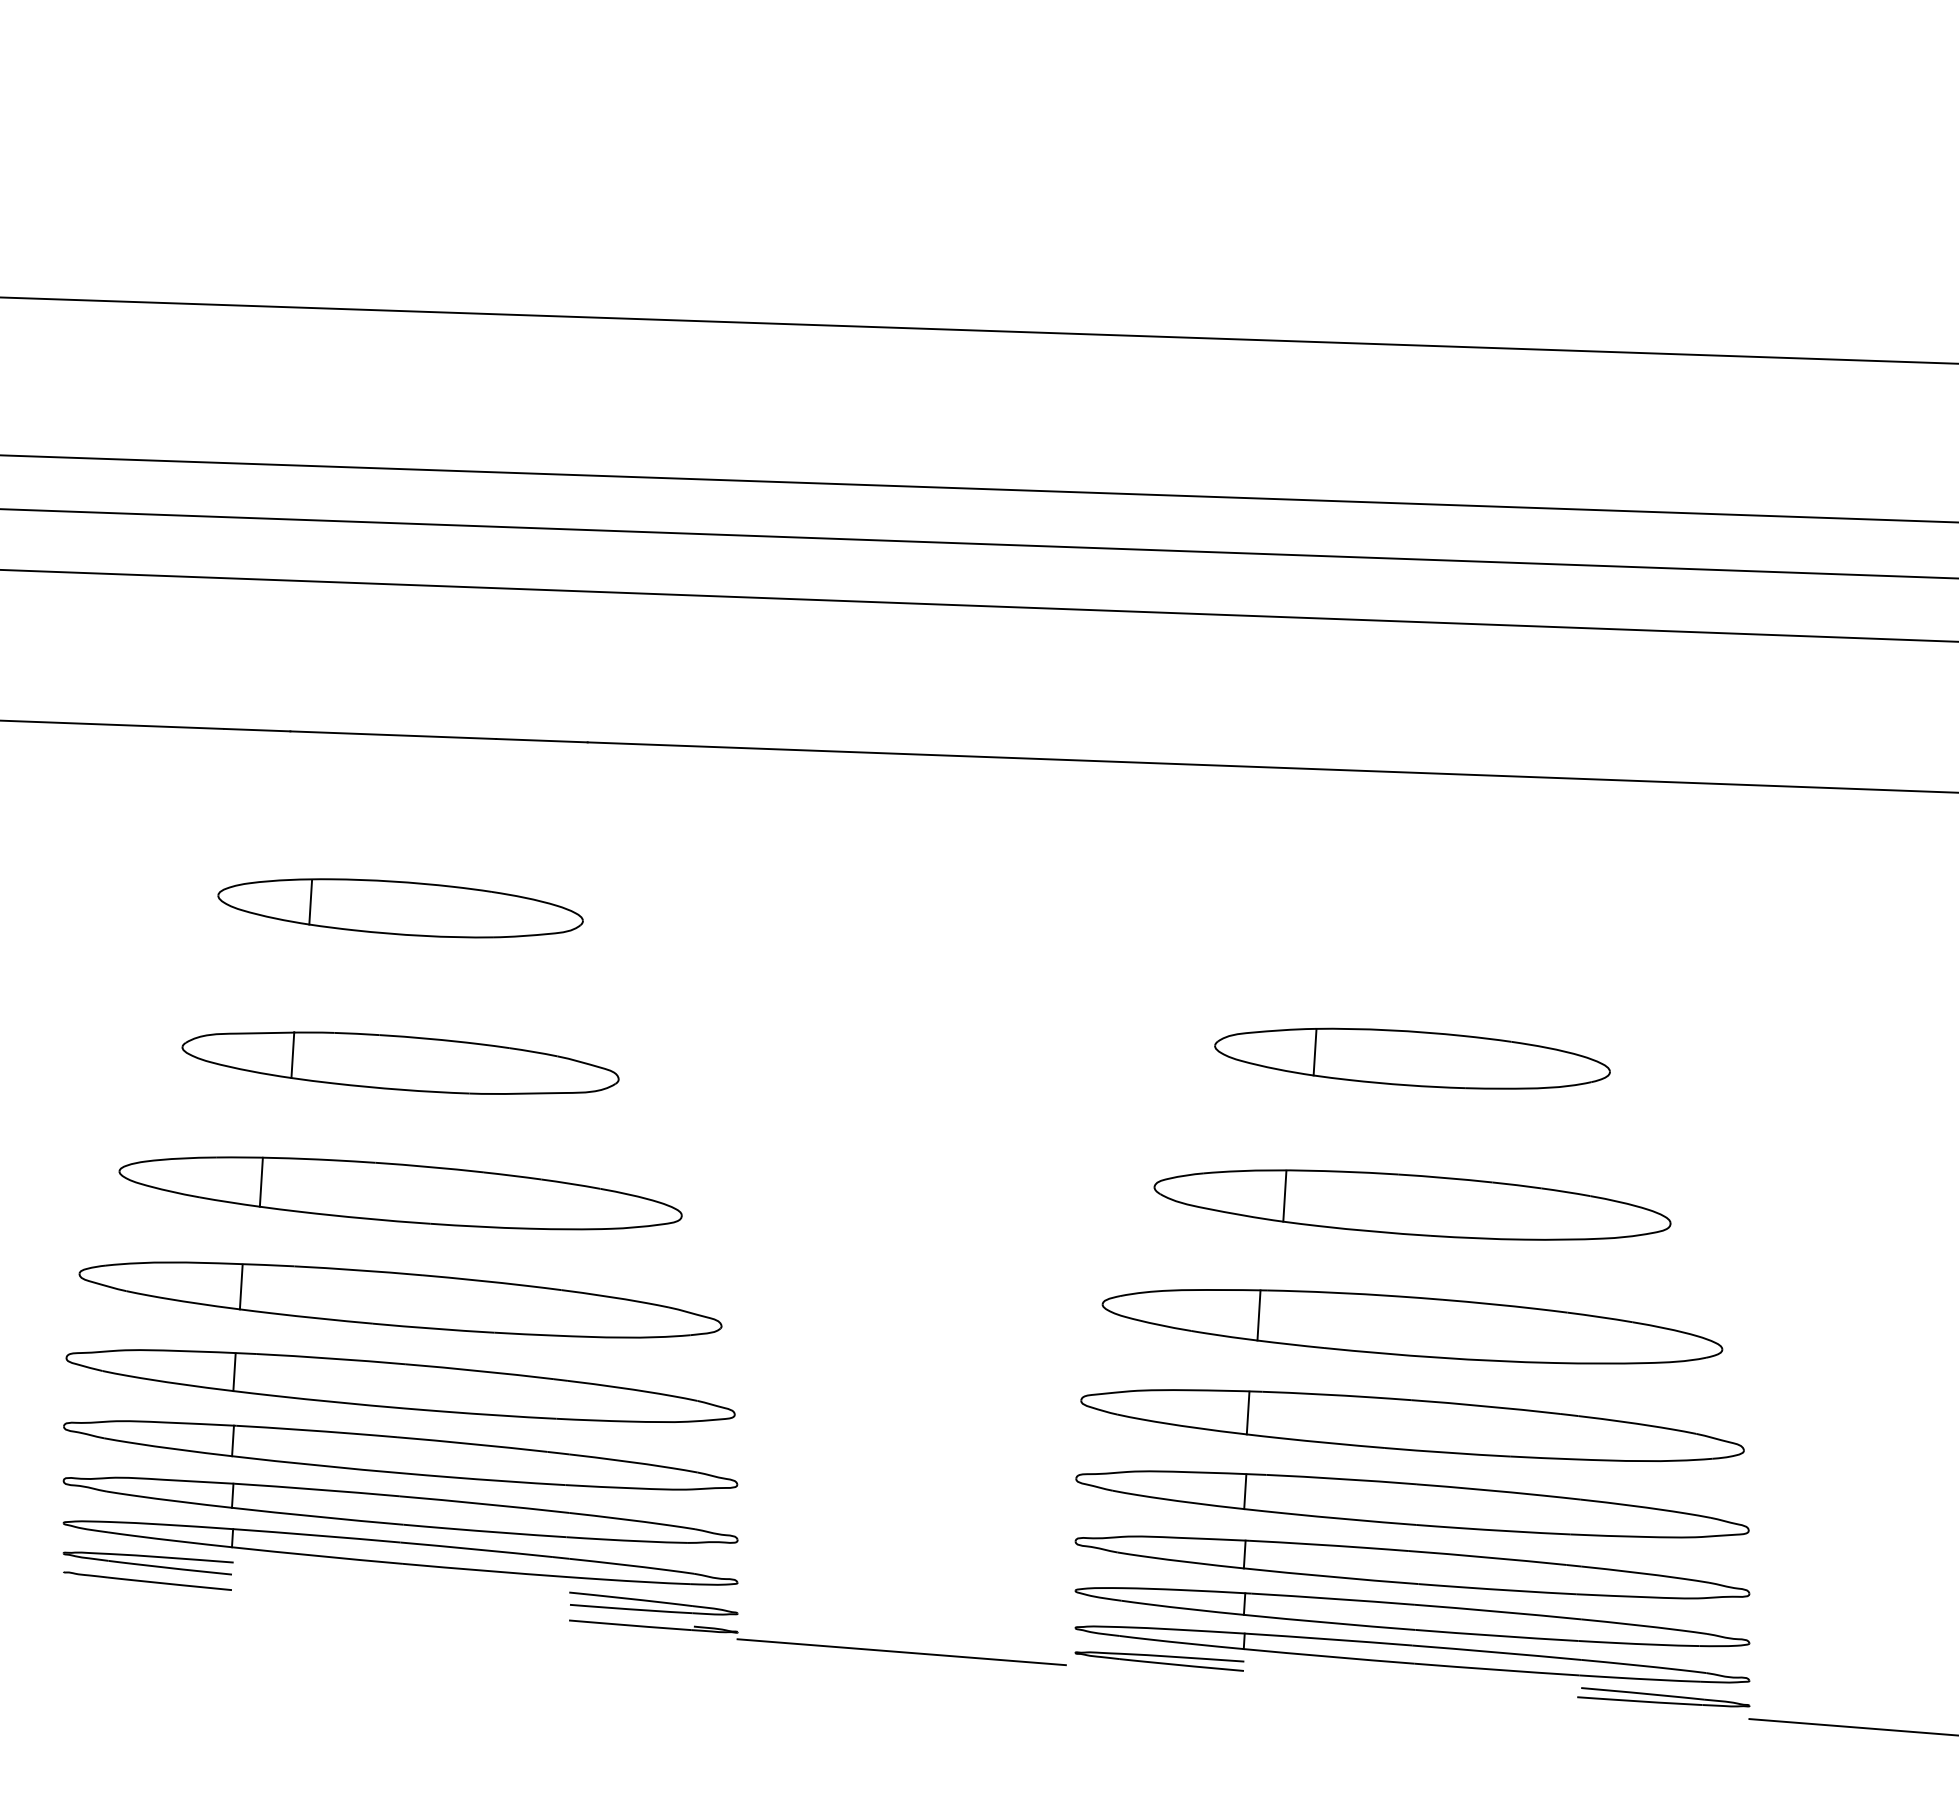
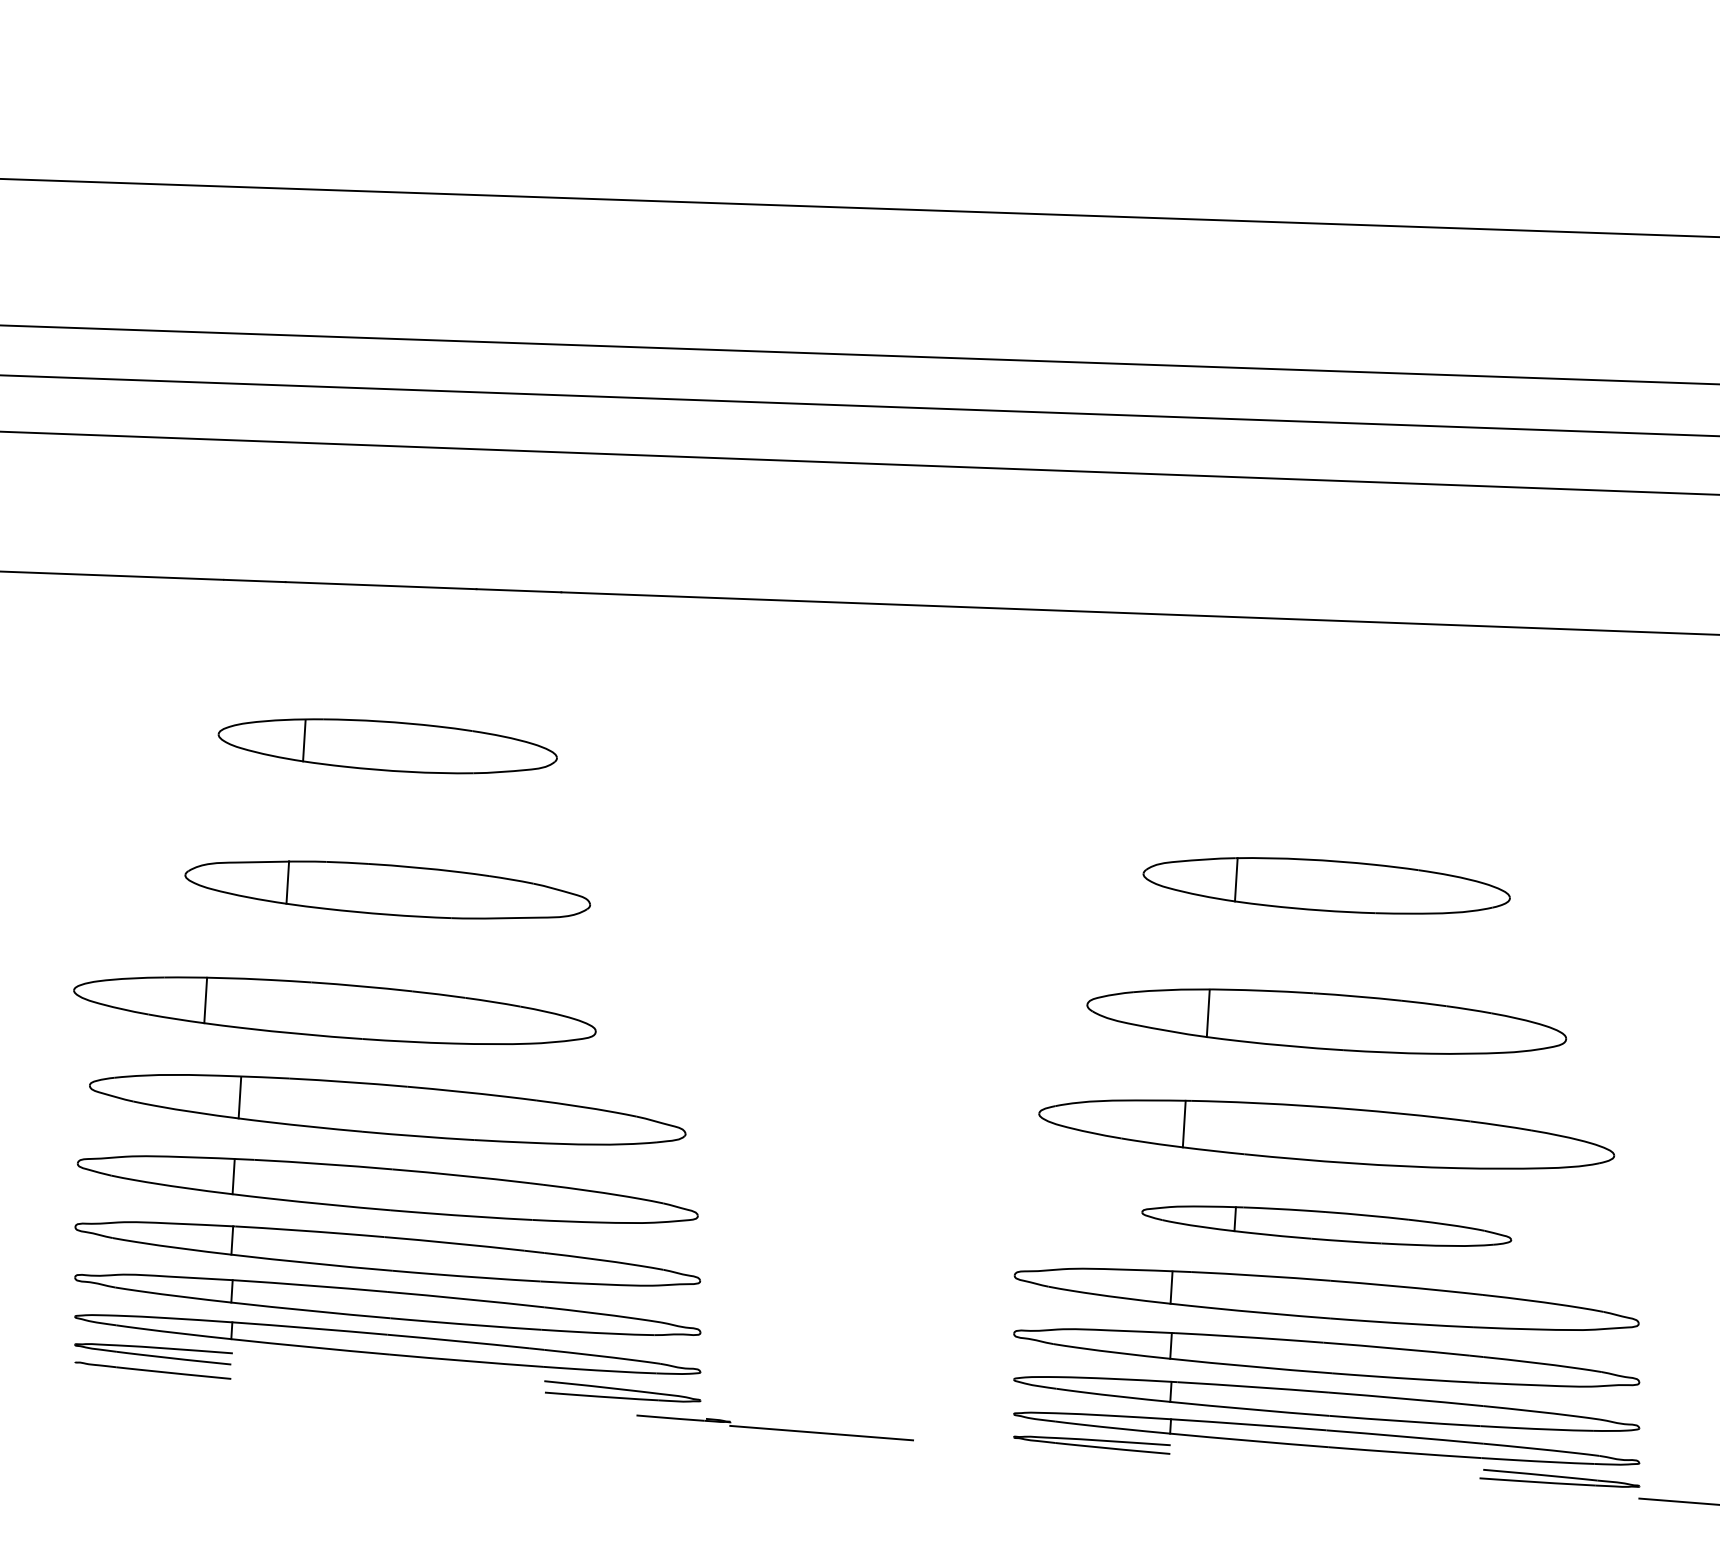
part: (400, 1193) -> (334, 1010), moved
part: (1412, 1425) -> (1326, 1226), size x0.6
part: (817, 1642) -> (774, 1427), size x0.6

